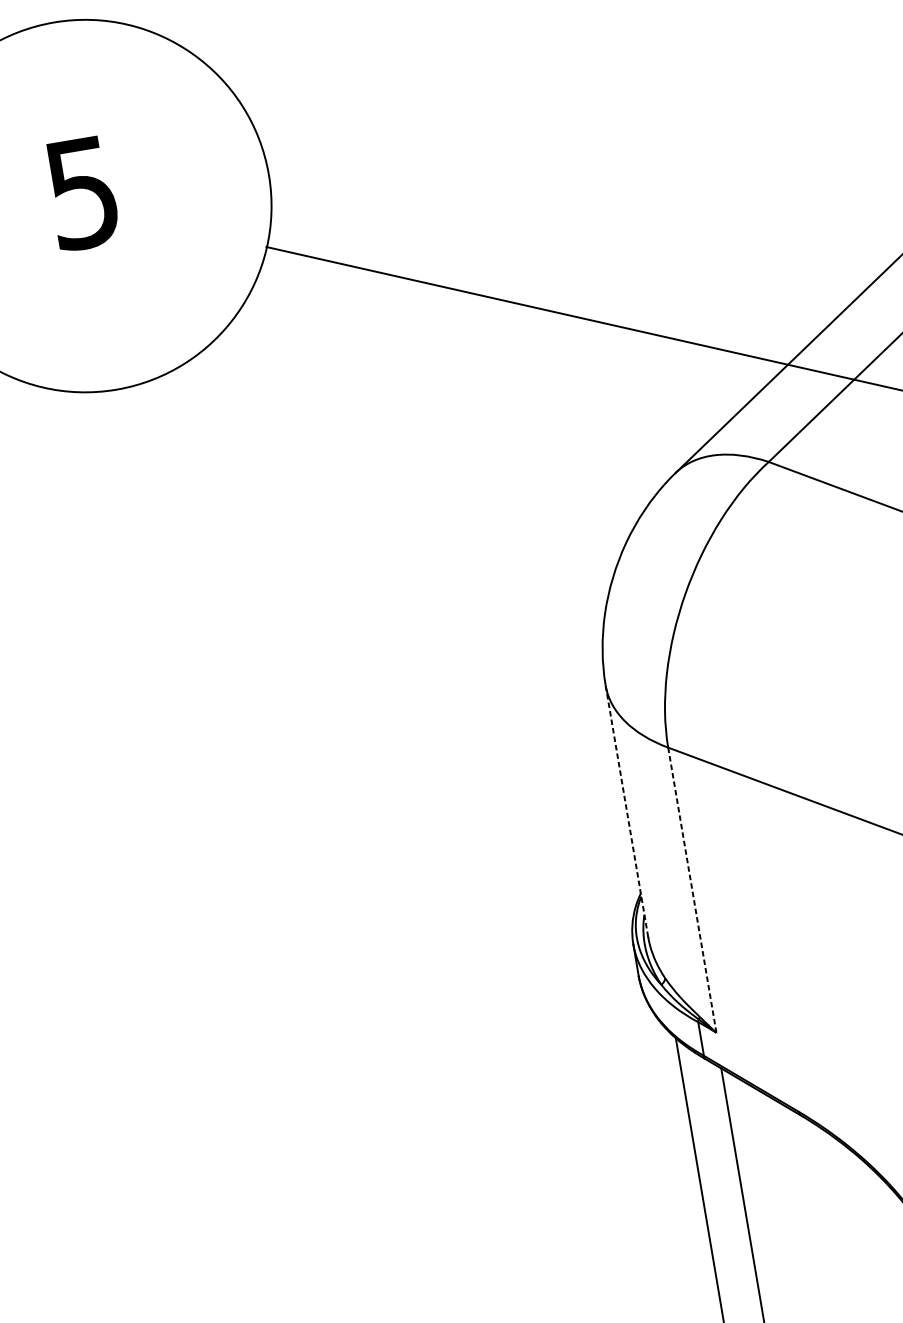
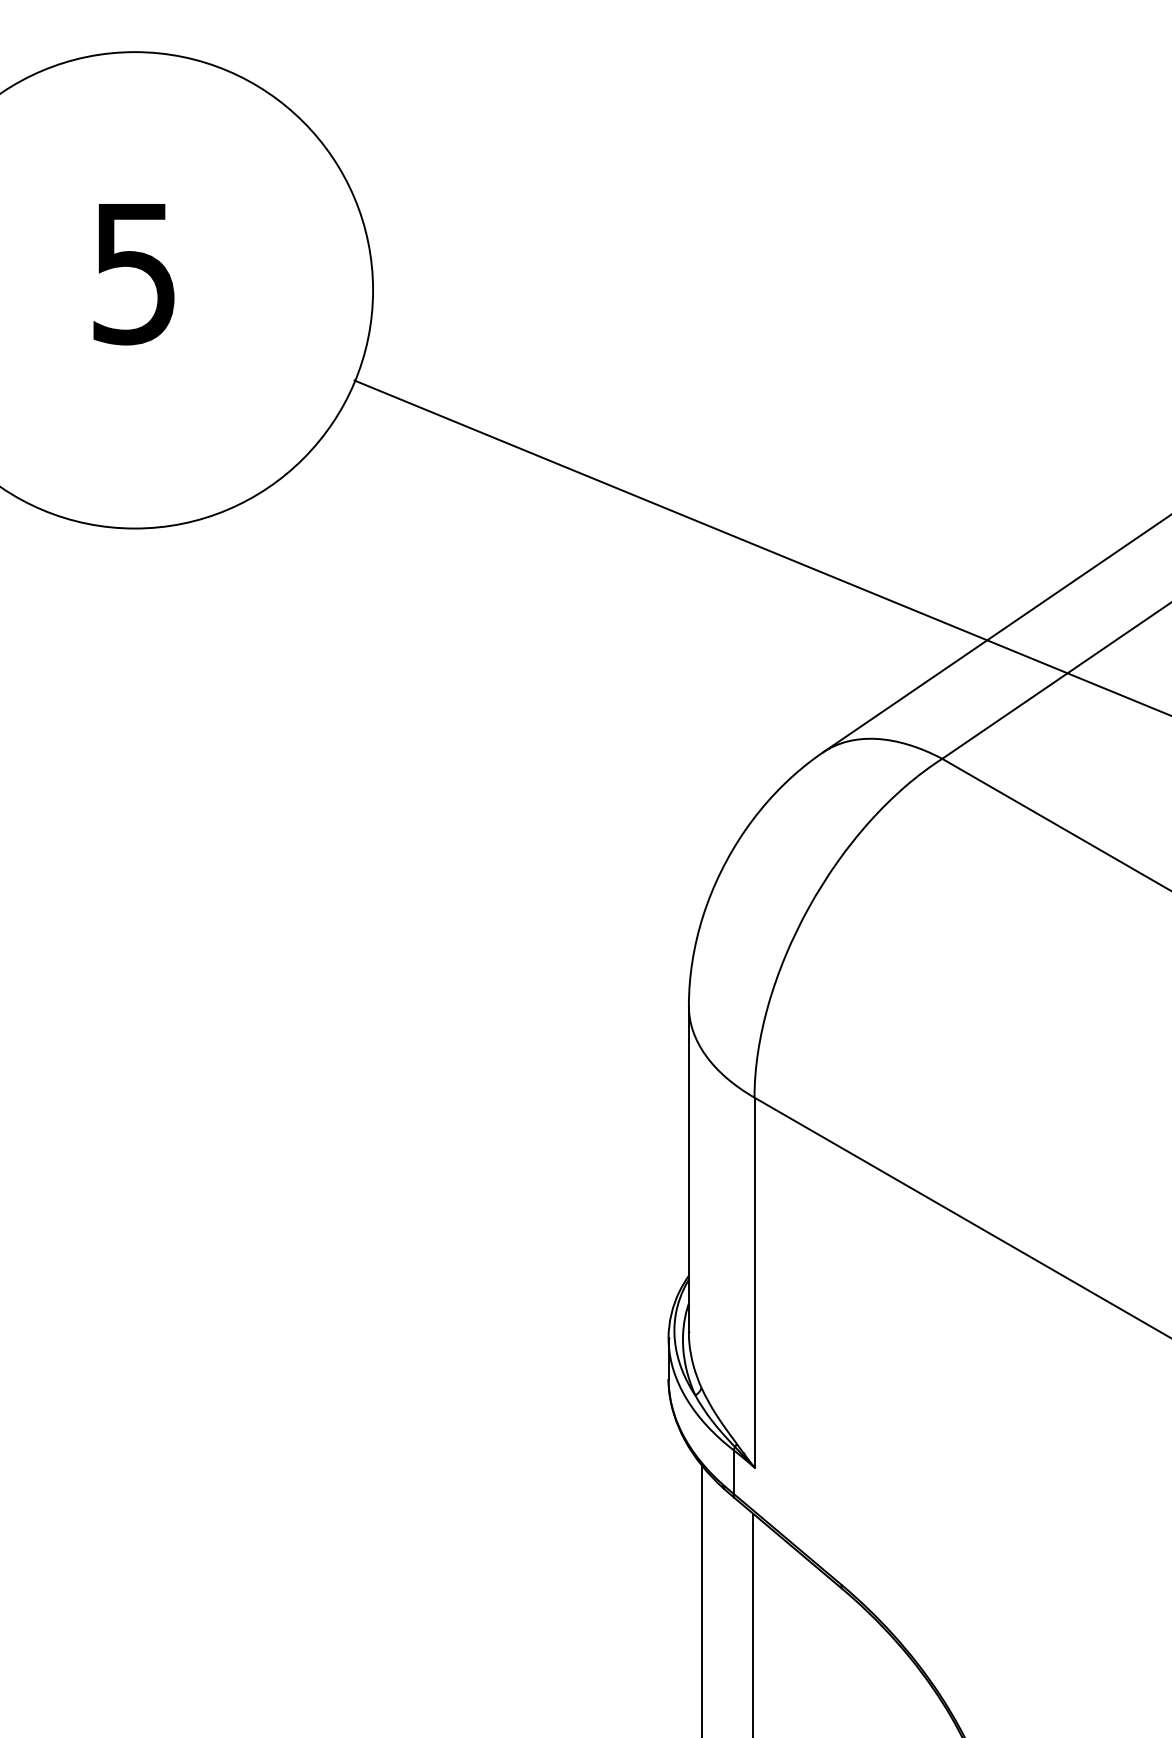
line: (626, 811) -> (688, 1169), dashed -> solid
line: (692, 890) -> (754, 1282), dashed -> solid

